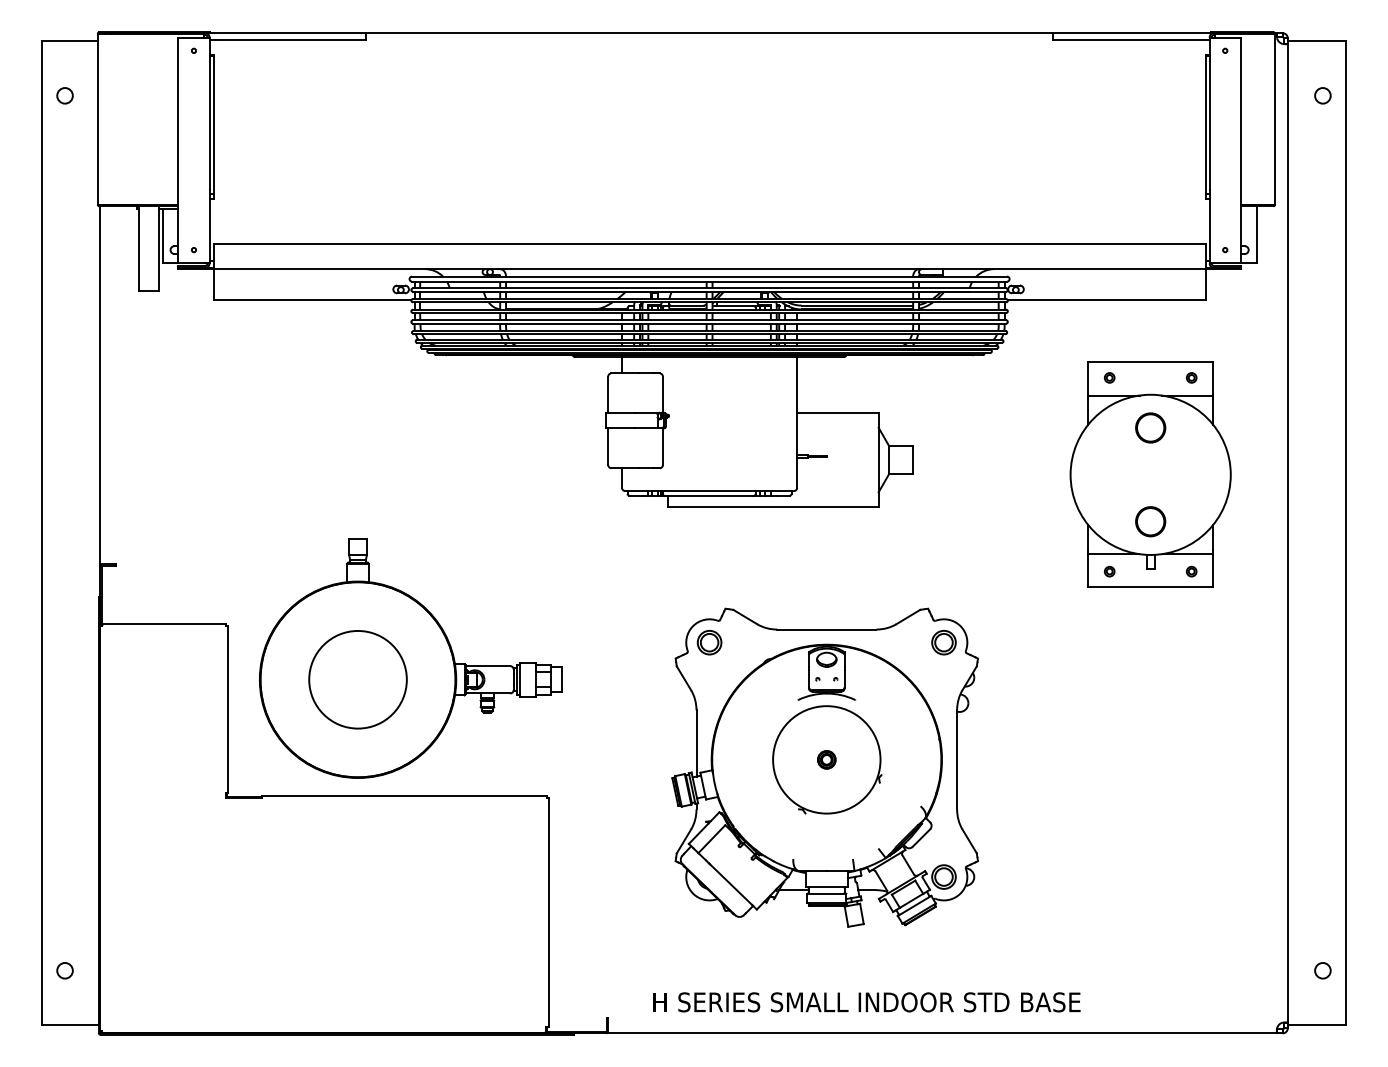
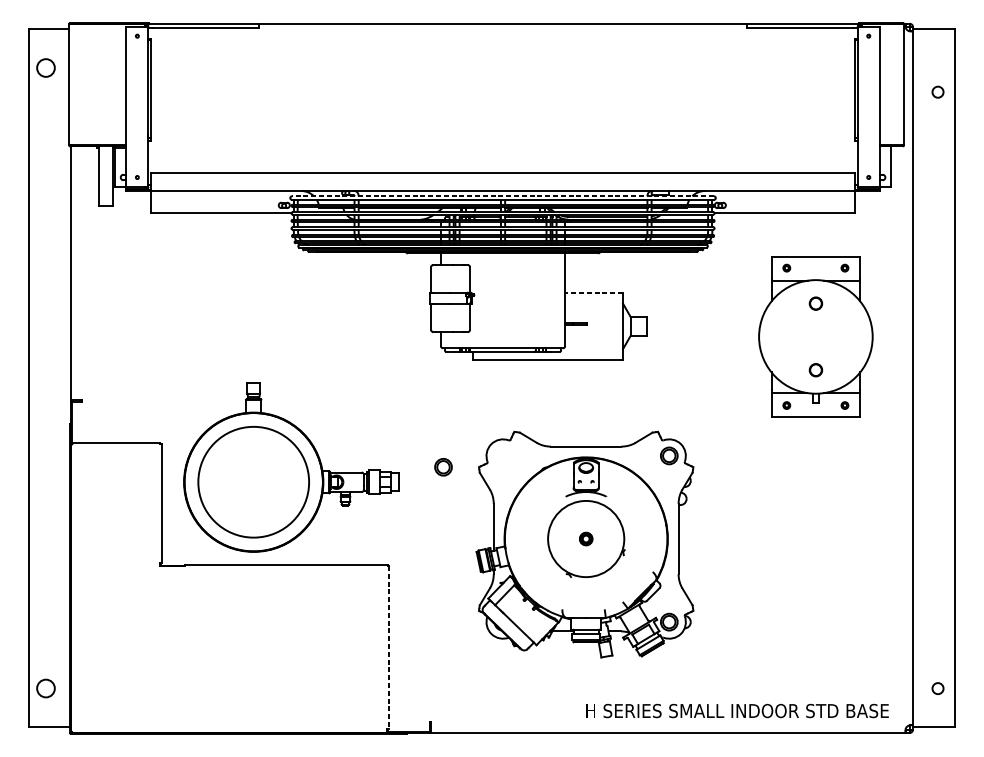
circle: (64, 95) -> (45, 67), size x1.6
circle: (1322, 95) -> (937, 91), moved
line: (709, 276) -> (502, 196), solid -> dashed
line: (837, 413) -> (593, 293), solid -> dashed
circle: (1150, 427) -> (815, 303), size x0.6
circle: (1150, 521) -> (815, 369), size x0.6
part: (709, 642) -> (443, 467), moved
circle: (357, 679) -> (253, 482), size x1.6
line: (548, 912) -> (388, 647), solid -> dashed
circle: (64, 970) -> (45, 688), size x1.6
text: (866, 1002) -> (737, 711), moved

